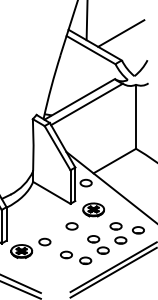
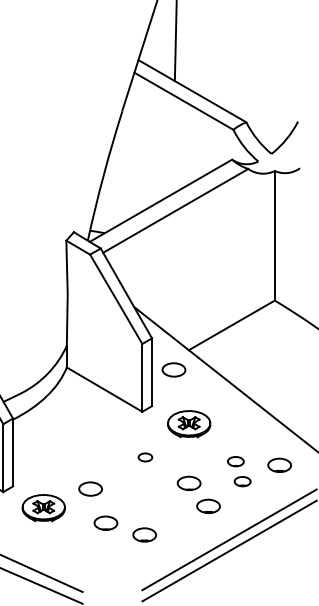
line: (121, 33) -> (245, 67), removed
part: (71, 226) -> (144, 457), size x0.6
part: (118, 233) -> (239, 471), size x0.7
part: (76, 257) -> (126, 528), moved

